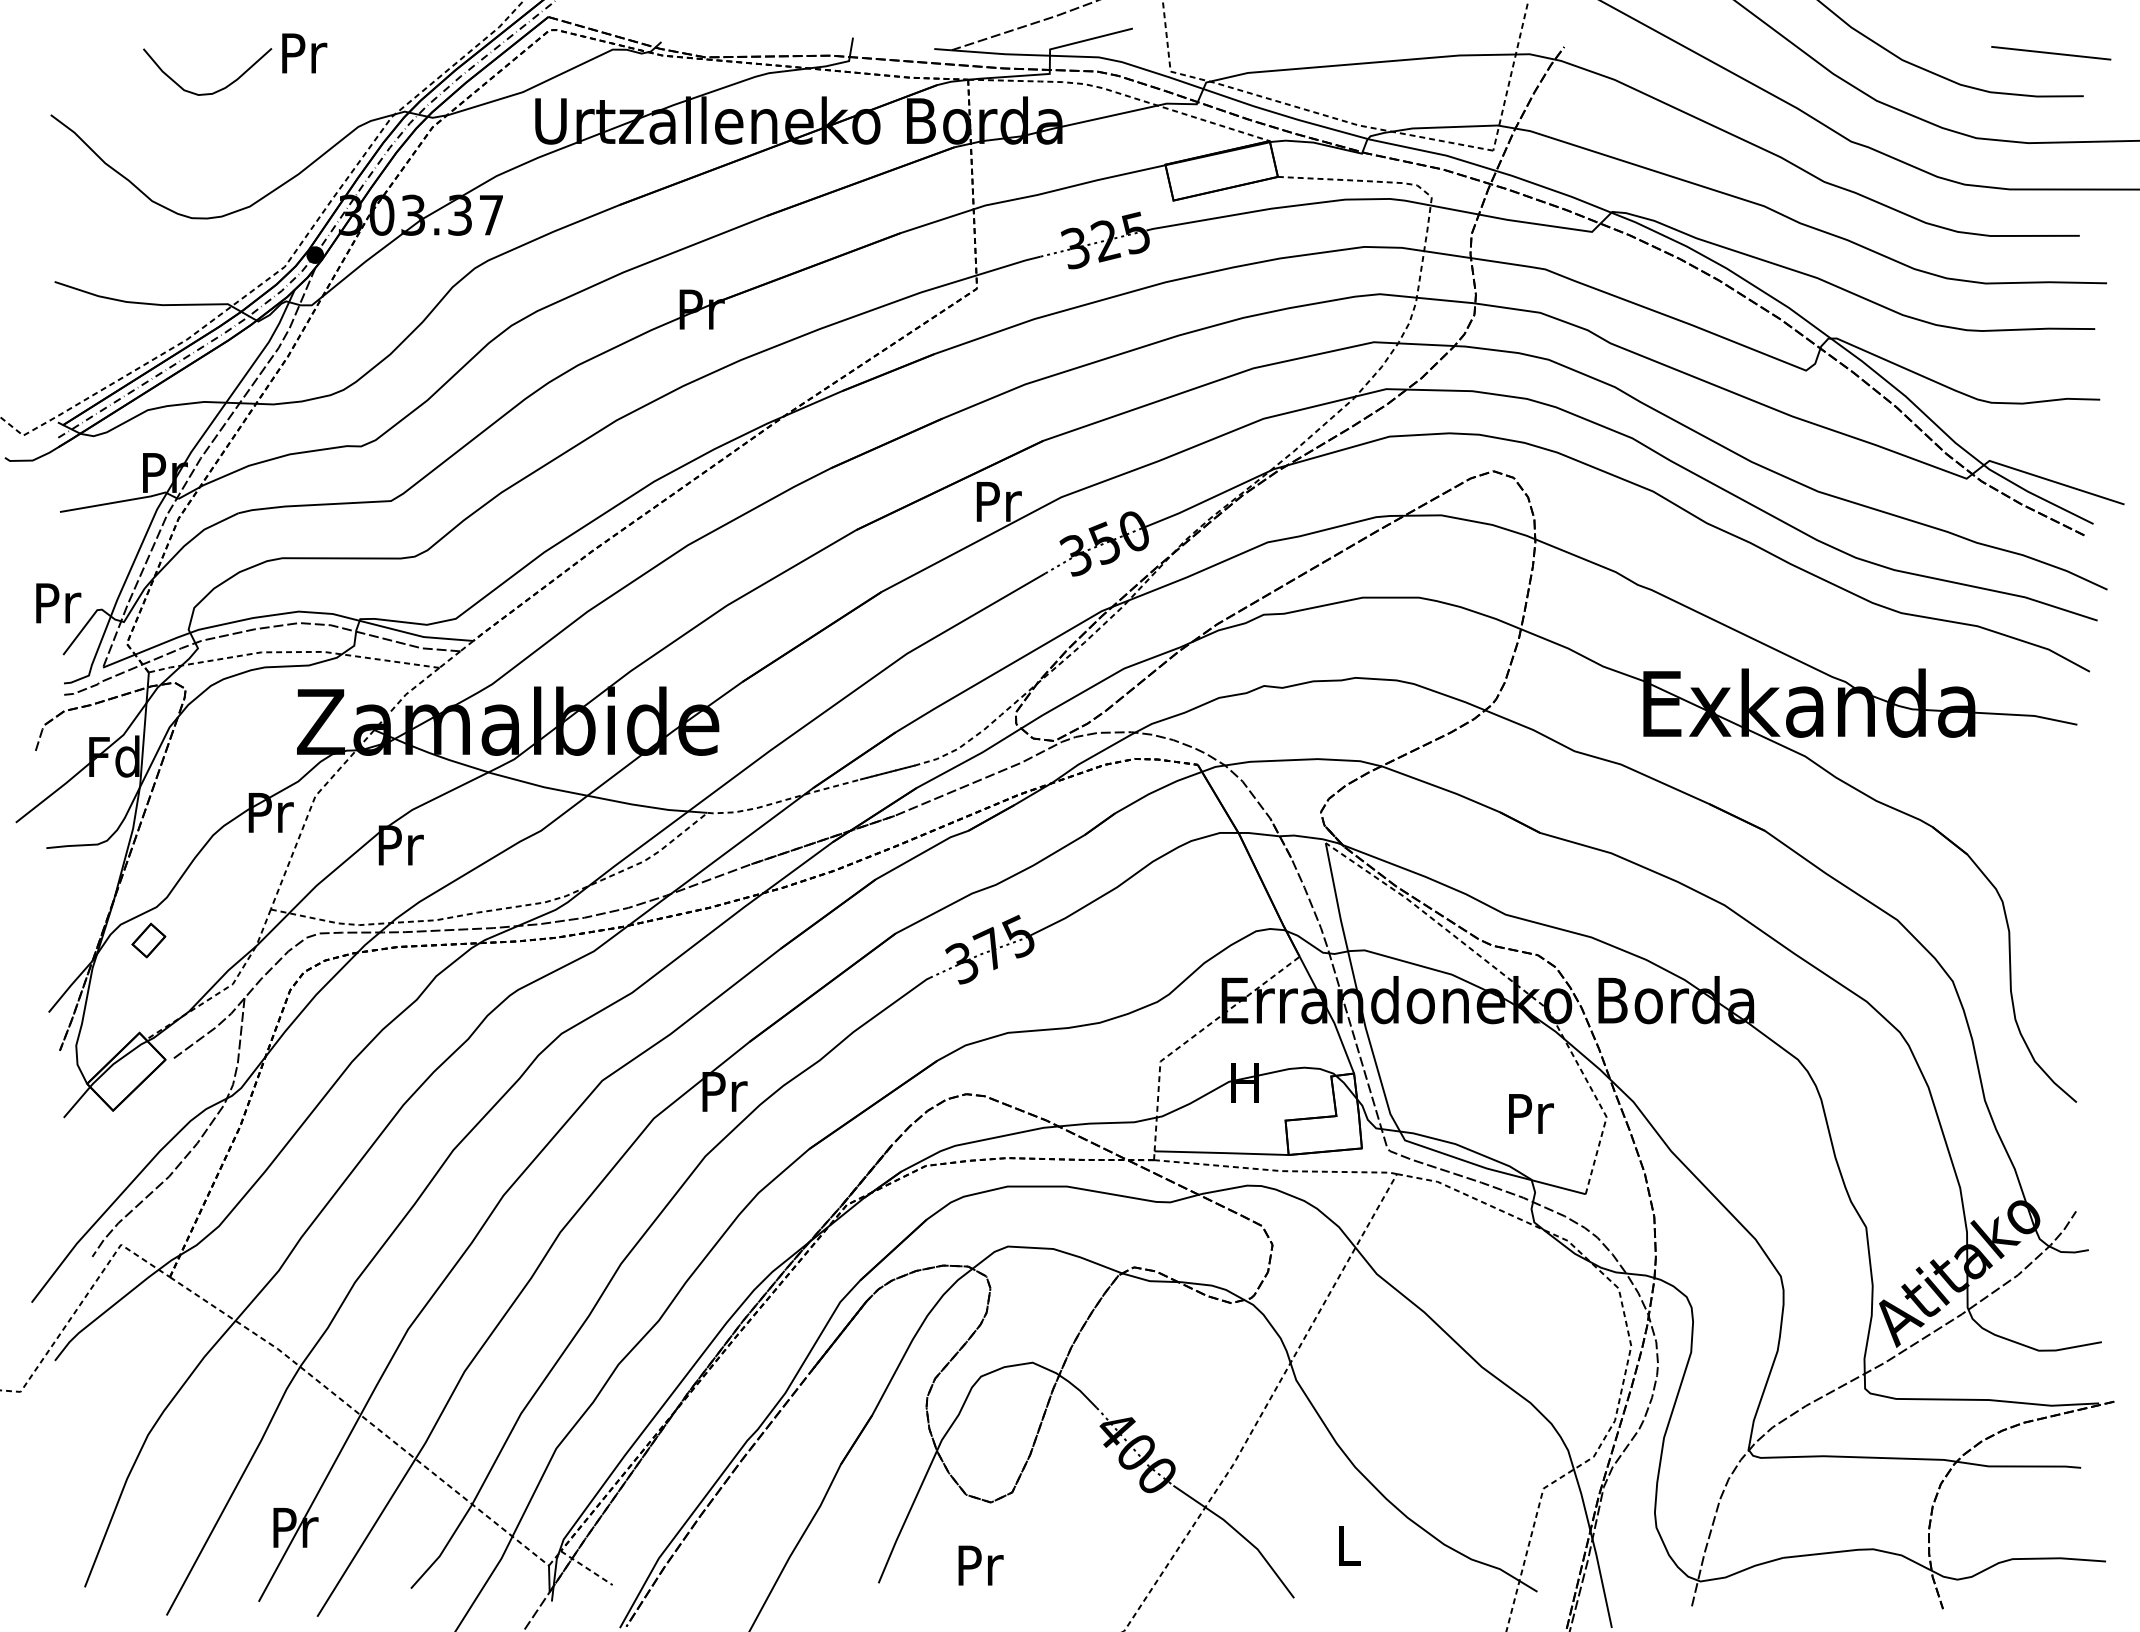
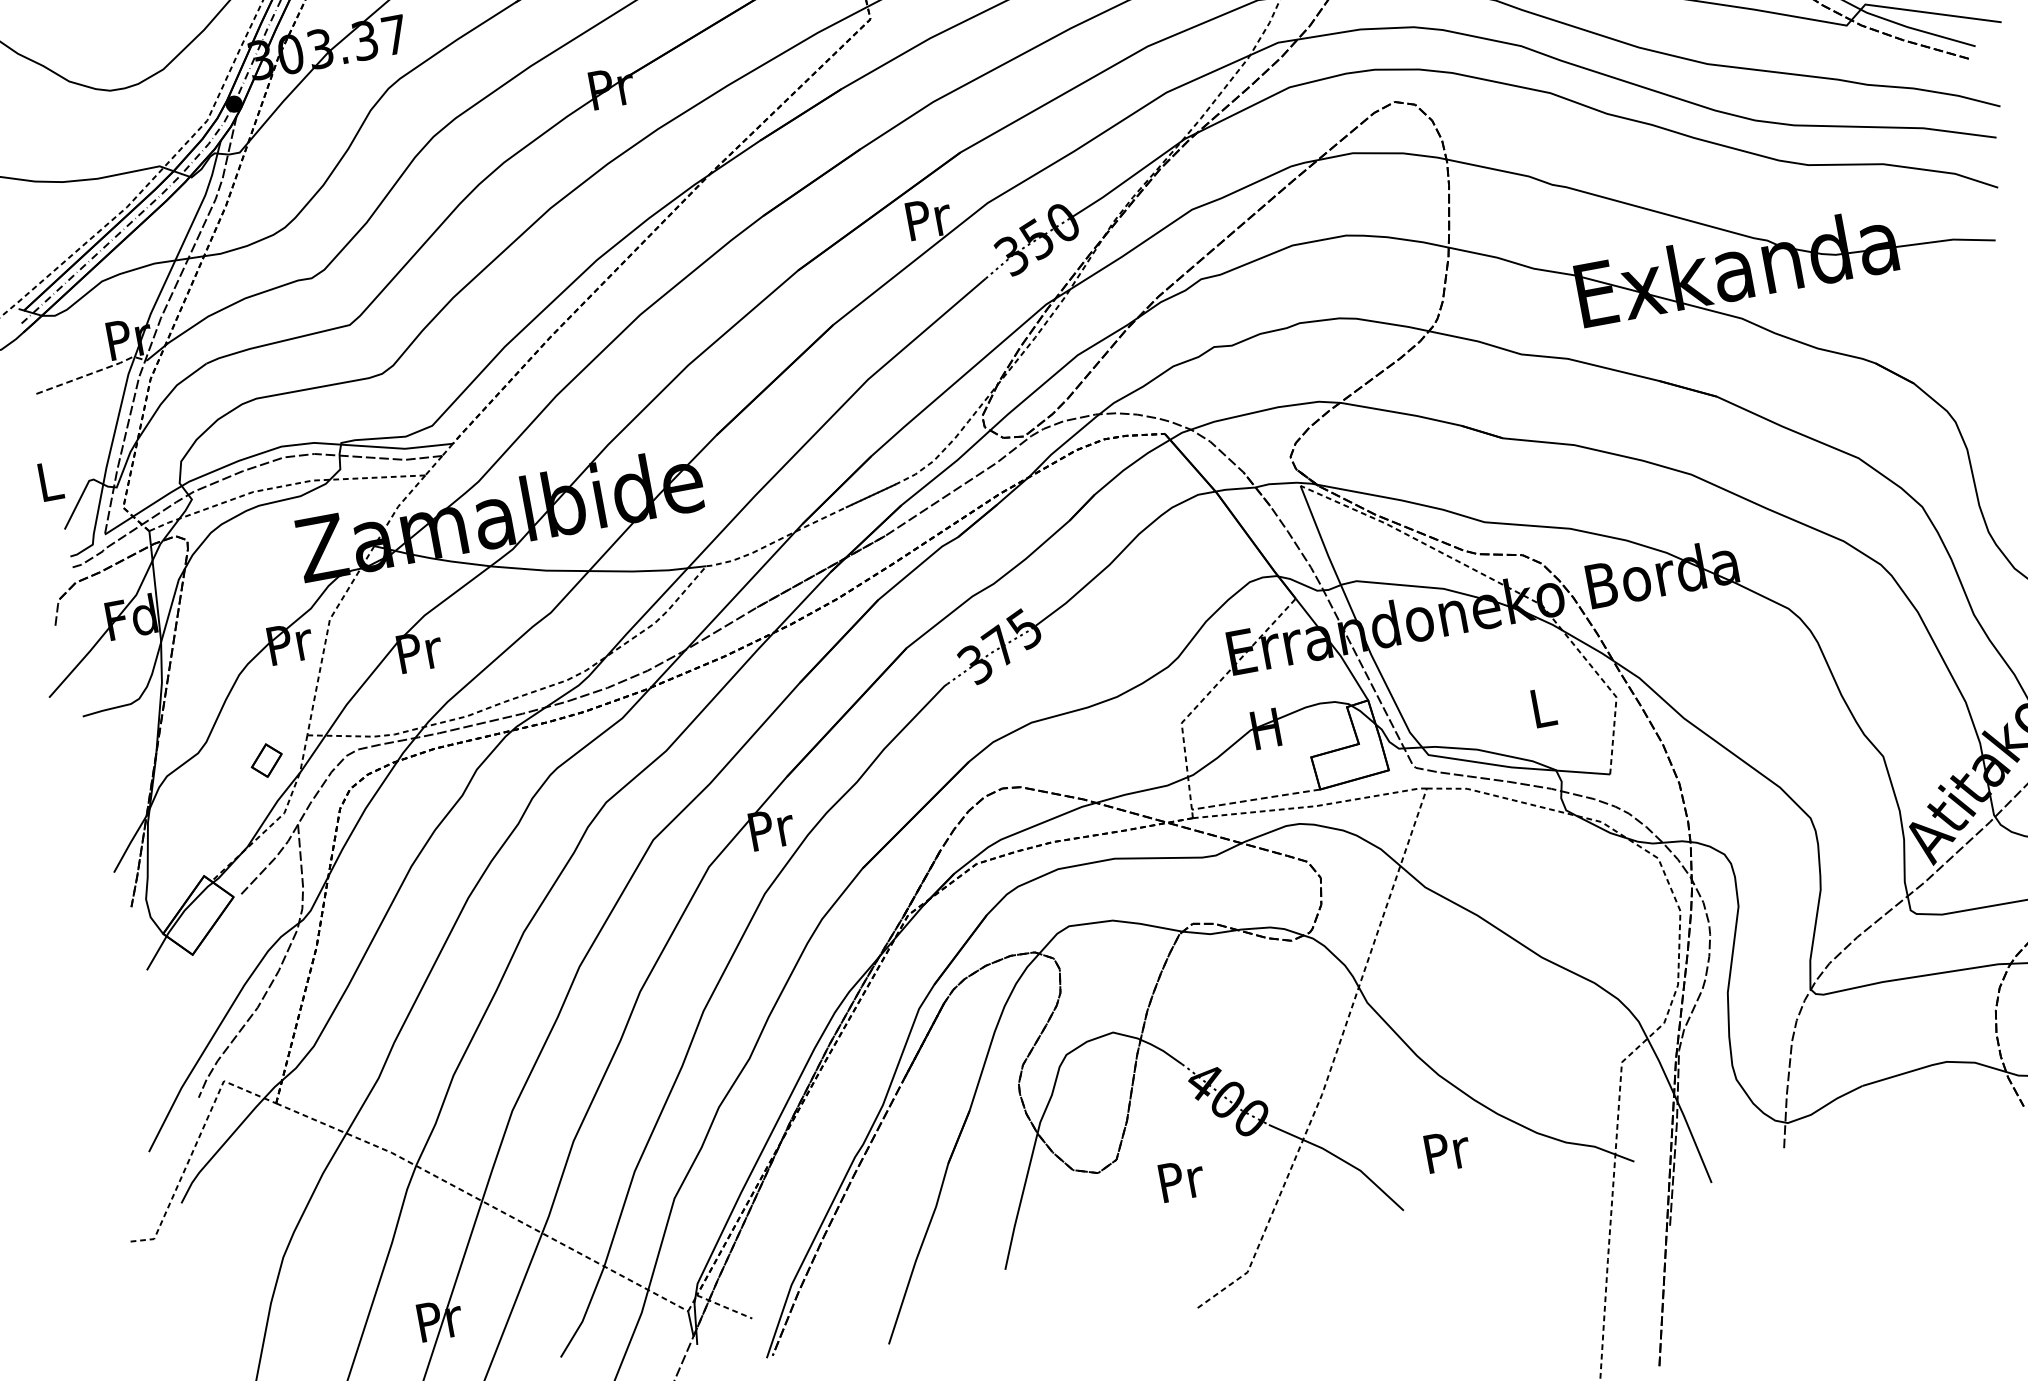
line: (121, 501) -> (93, 373), solid -> dashed
text: (58, 603) -> (51, 481), Pr -> L
part: (148, 940) -> (266, 760), moved
text: (1531, 1113) -> (1544, 707), Pr -> L
line: (1222, 1153) -> (1257, 799), solid -> dashed
text: (1349, 1545) -> (1447, 1150), L -> Pr
text: (980, 1565) -> (1181, 1180), moved

